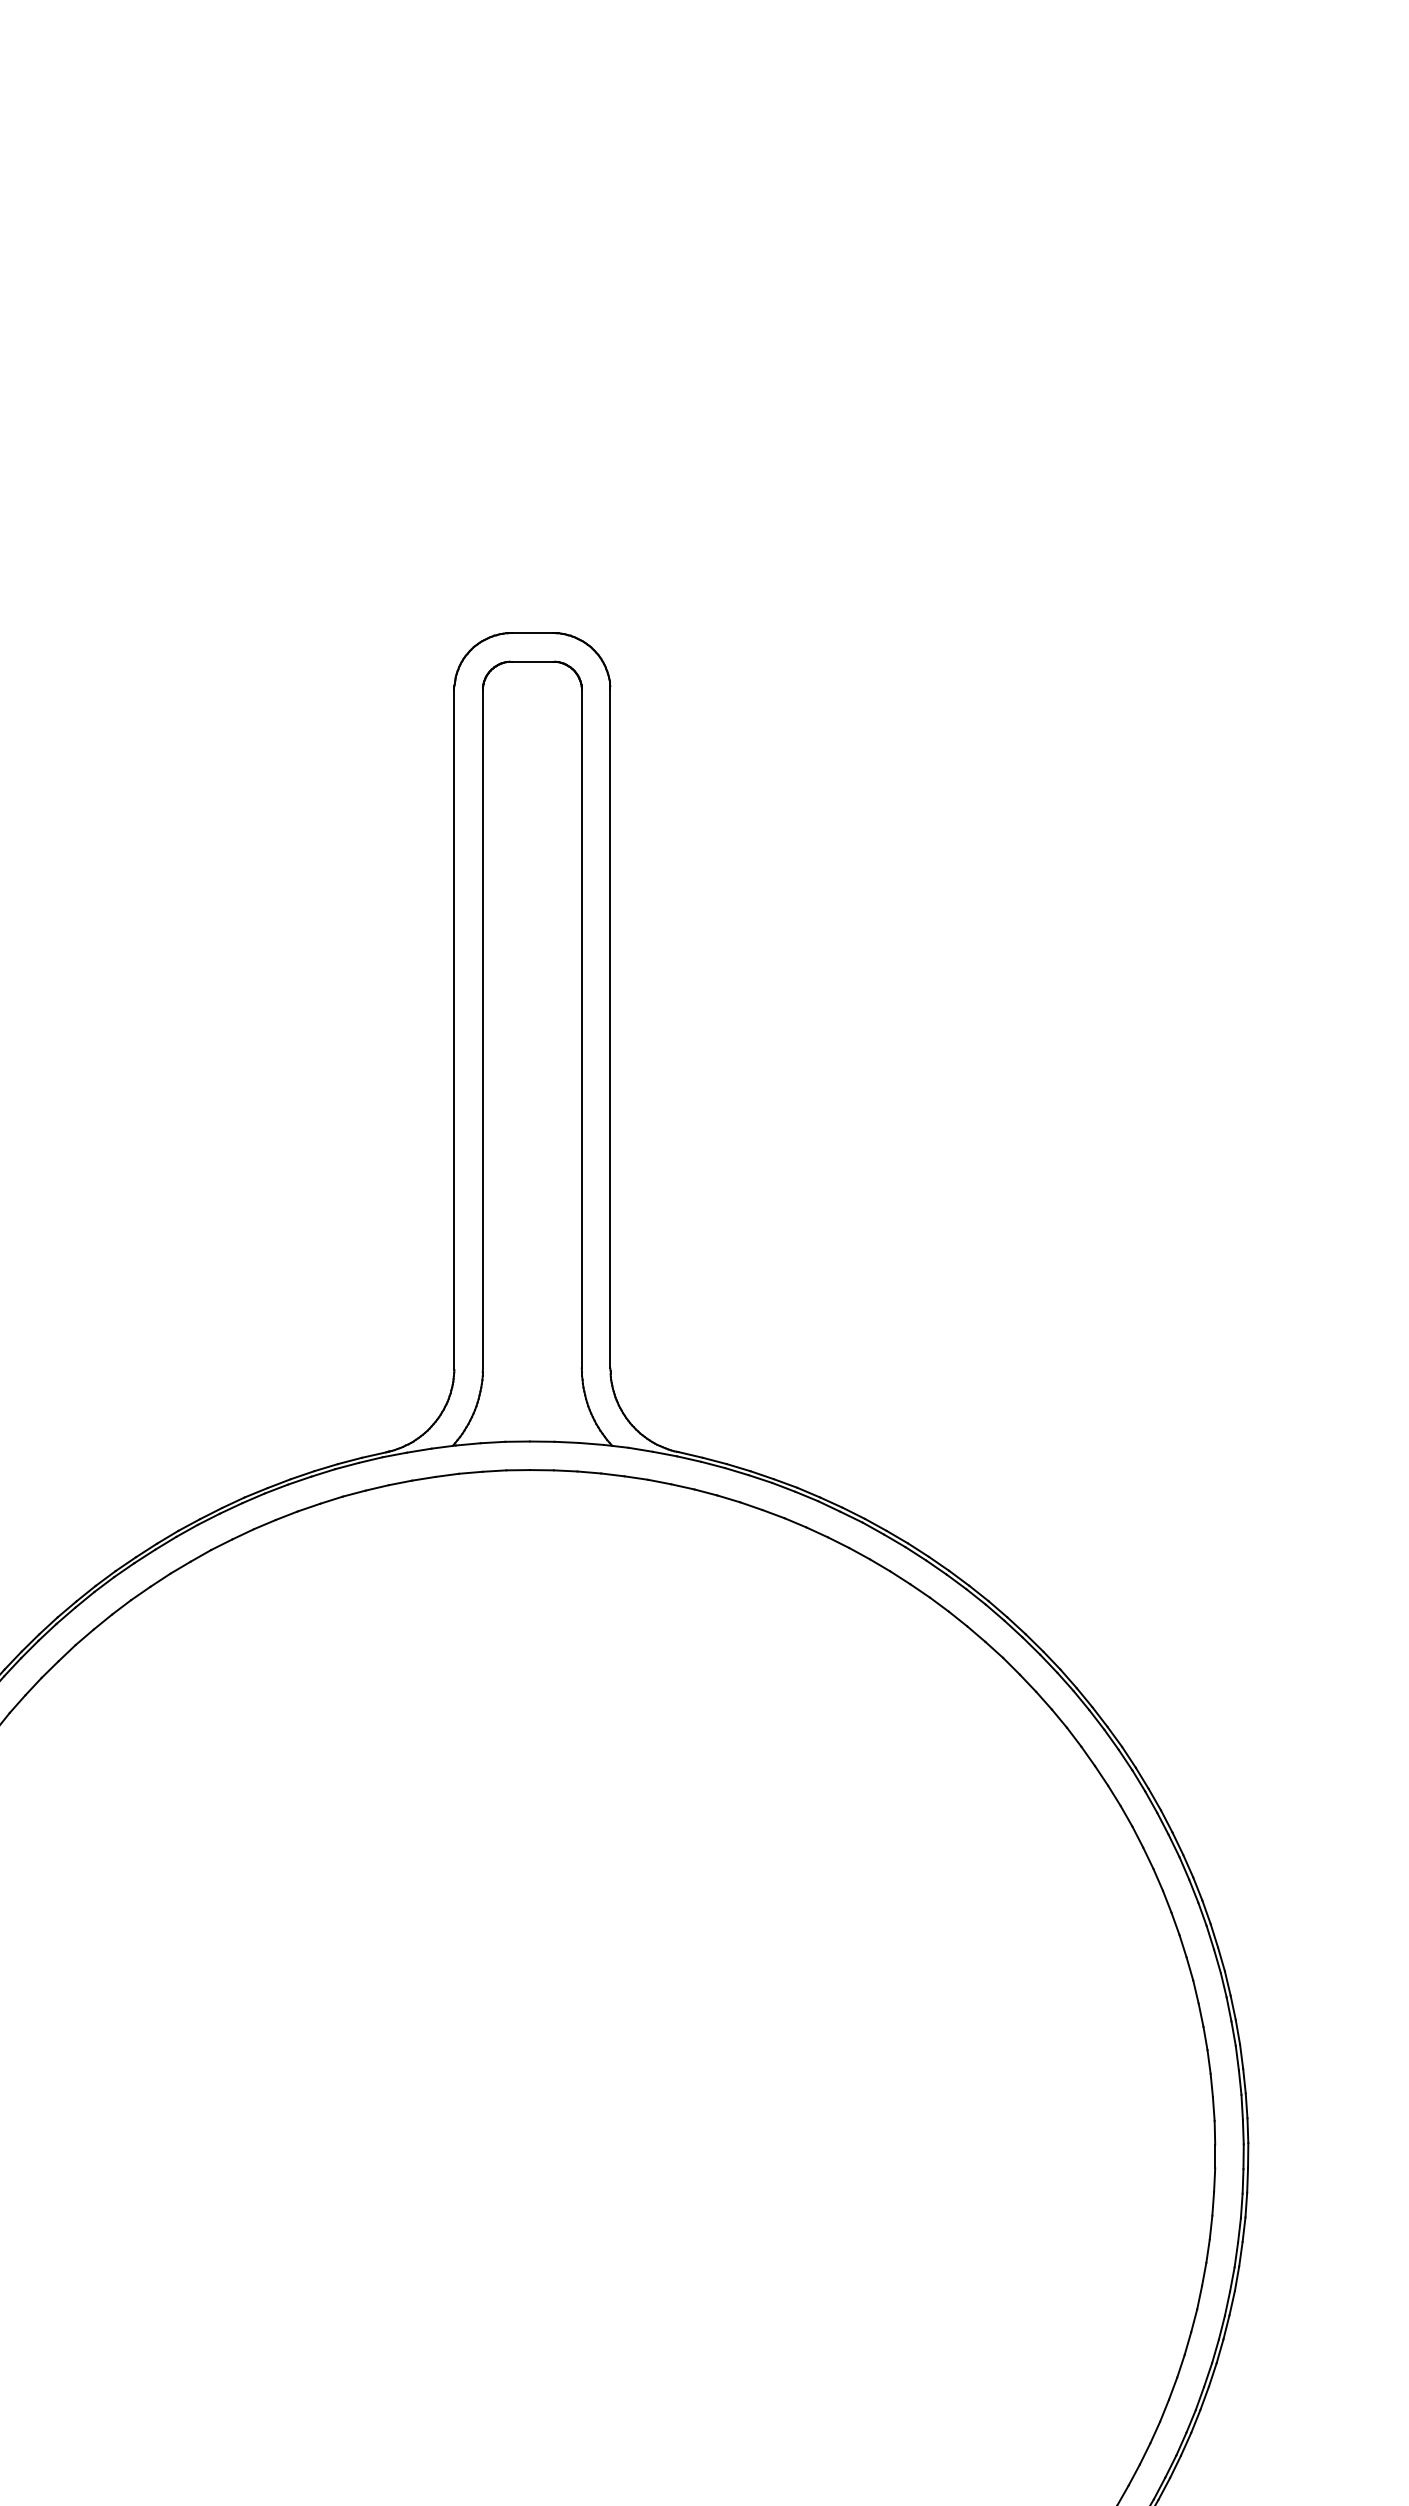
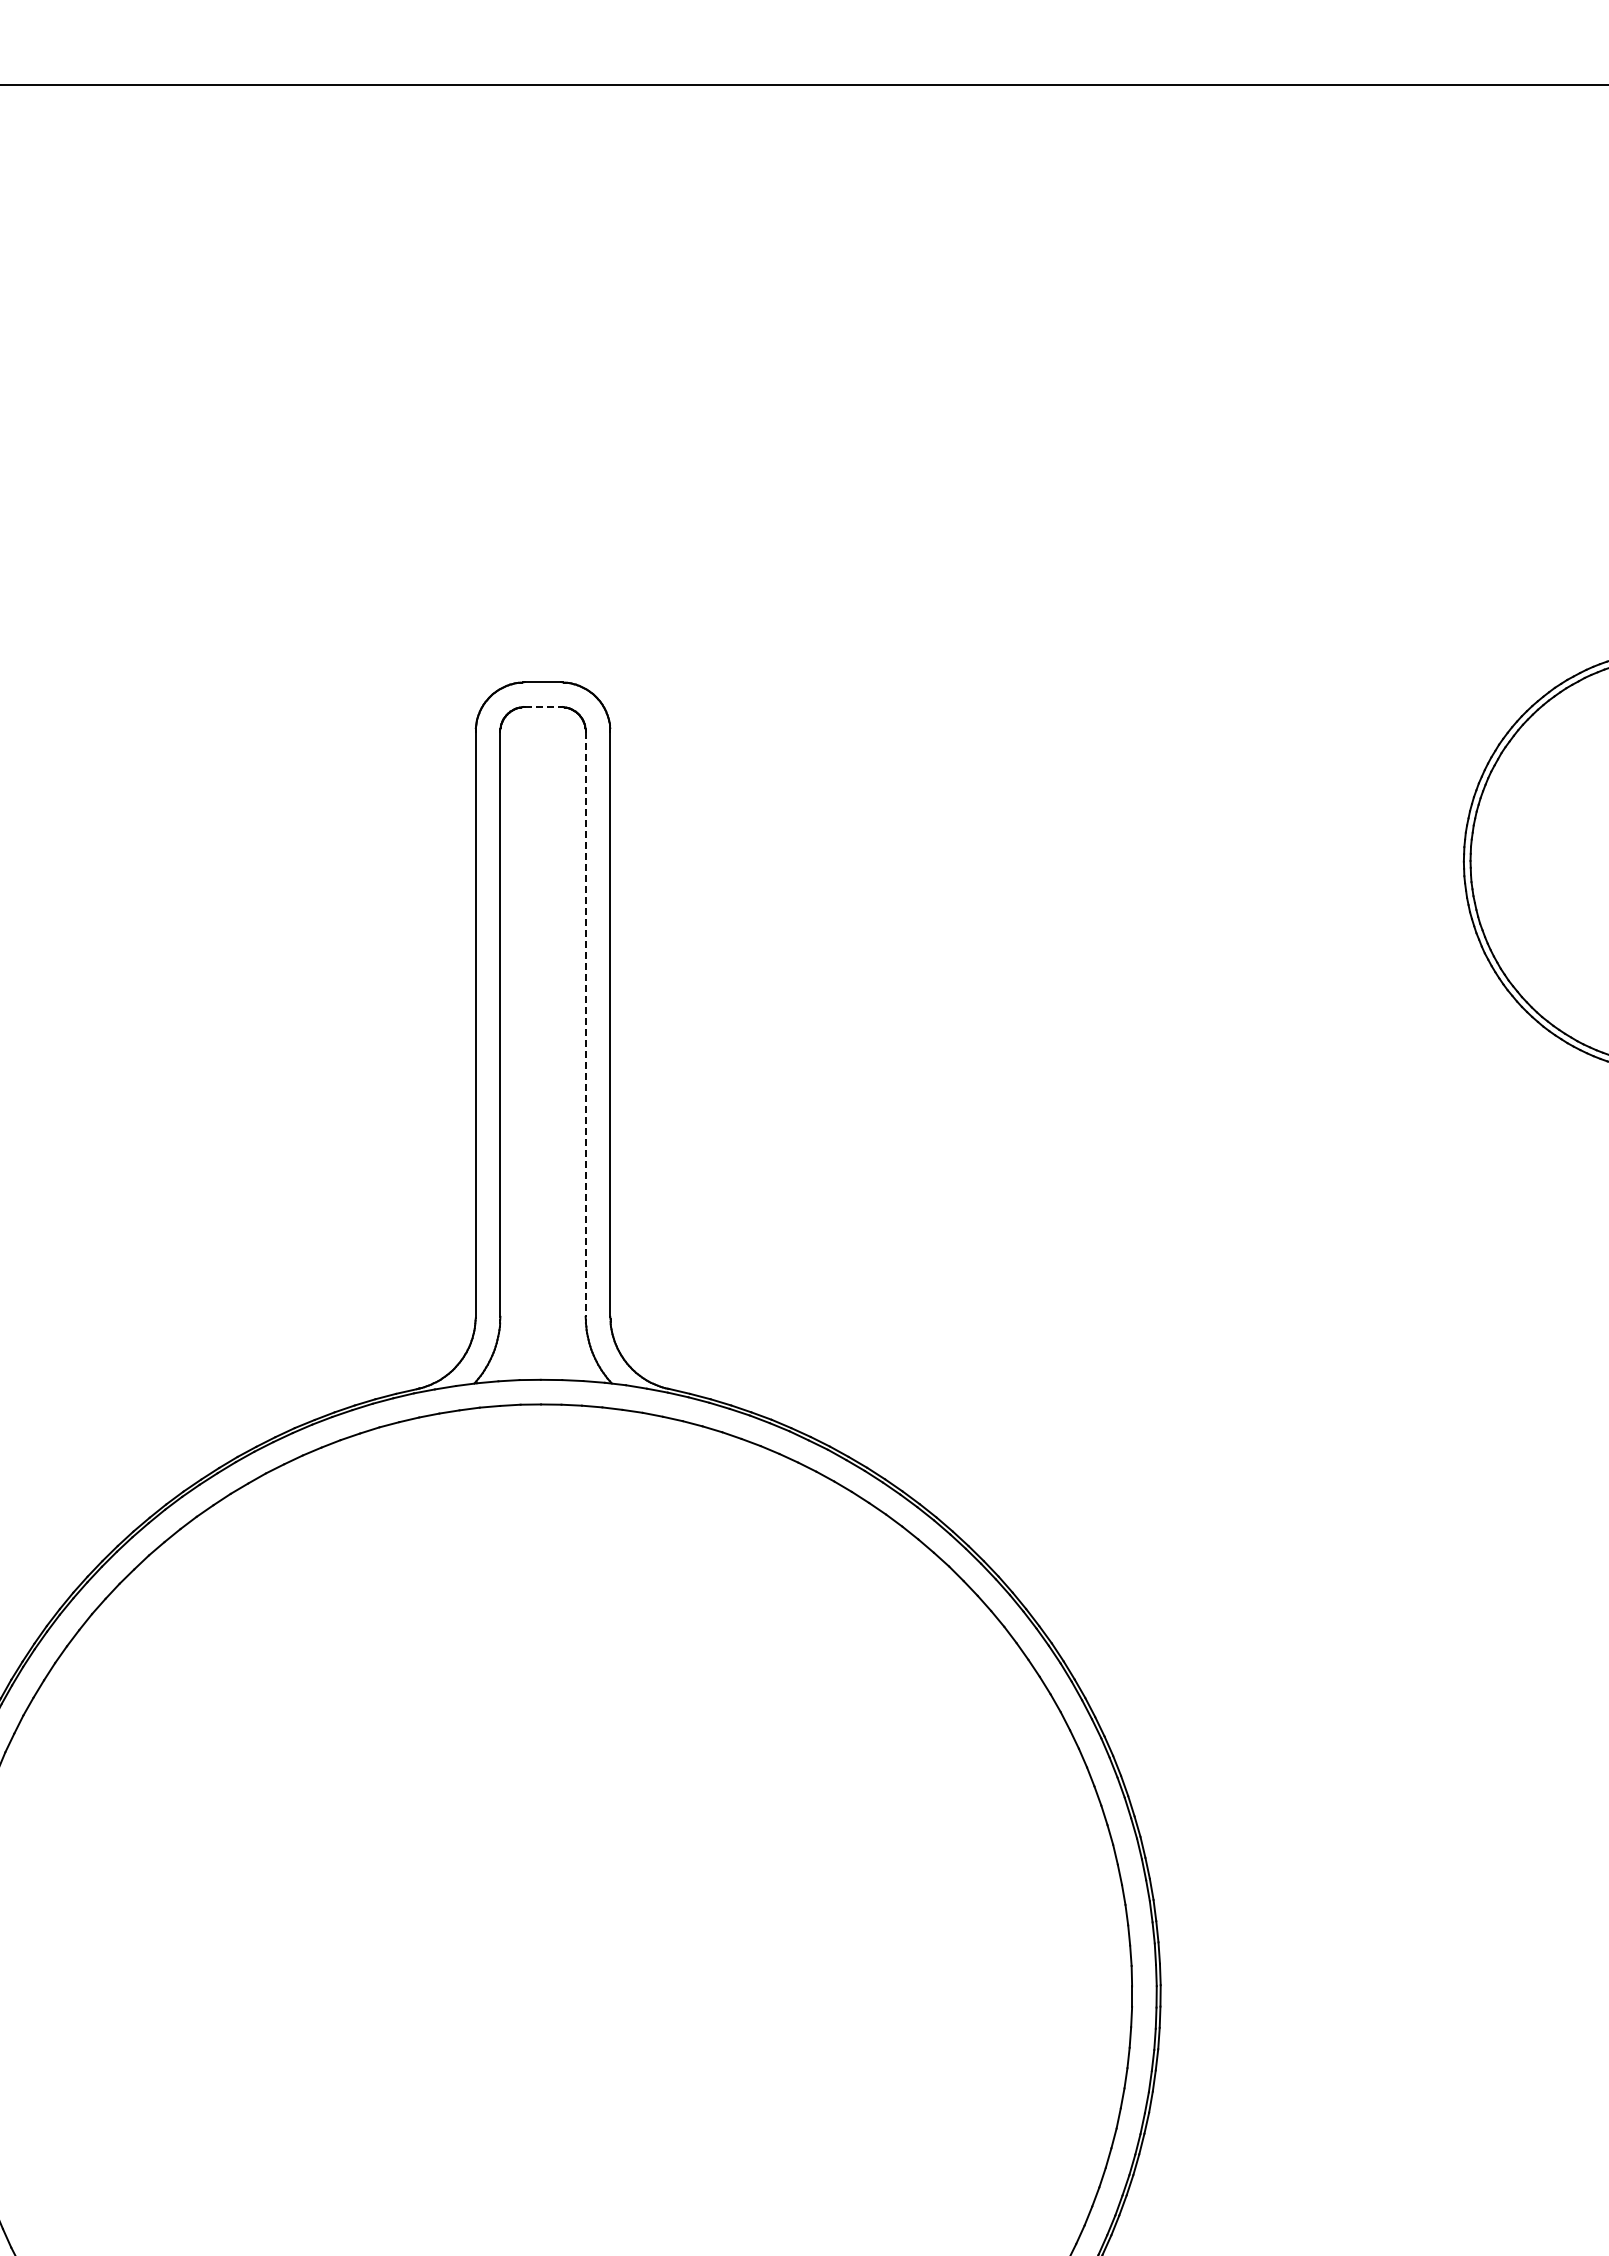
line: (532, 662) -> (543, 707), solid -> dashed
line: (581, 1029) -> (585, 1024), solid -> dashed

